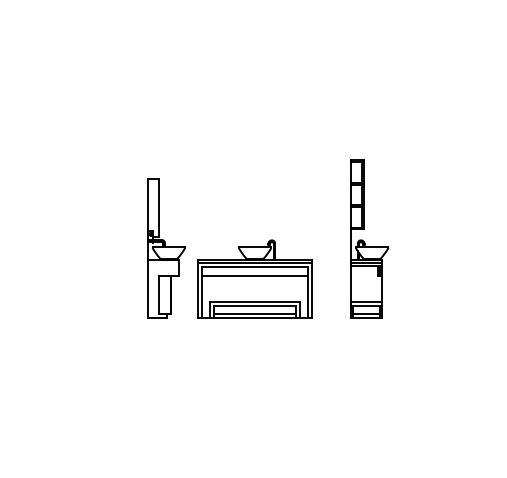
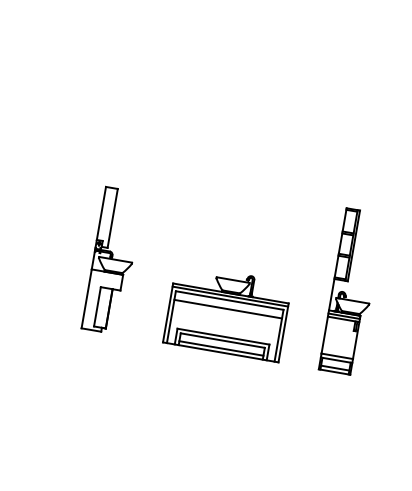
part: (166, 248) -> (113, 260), moved

